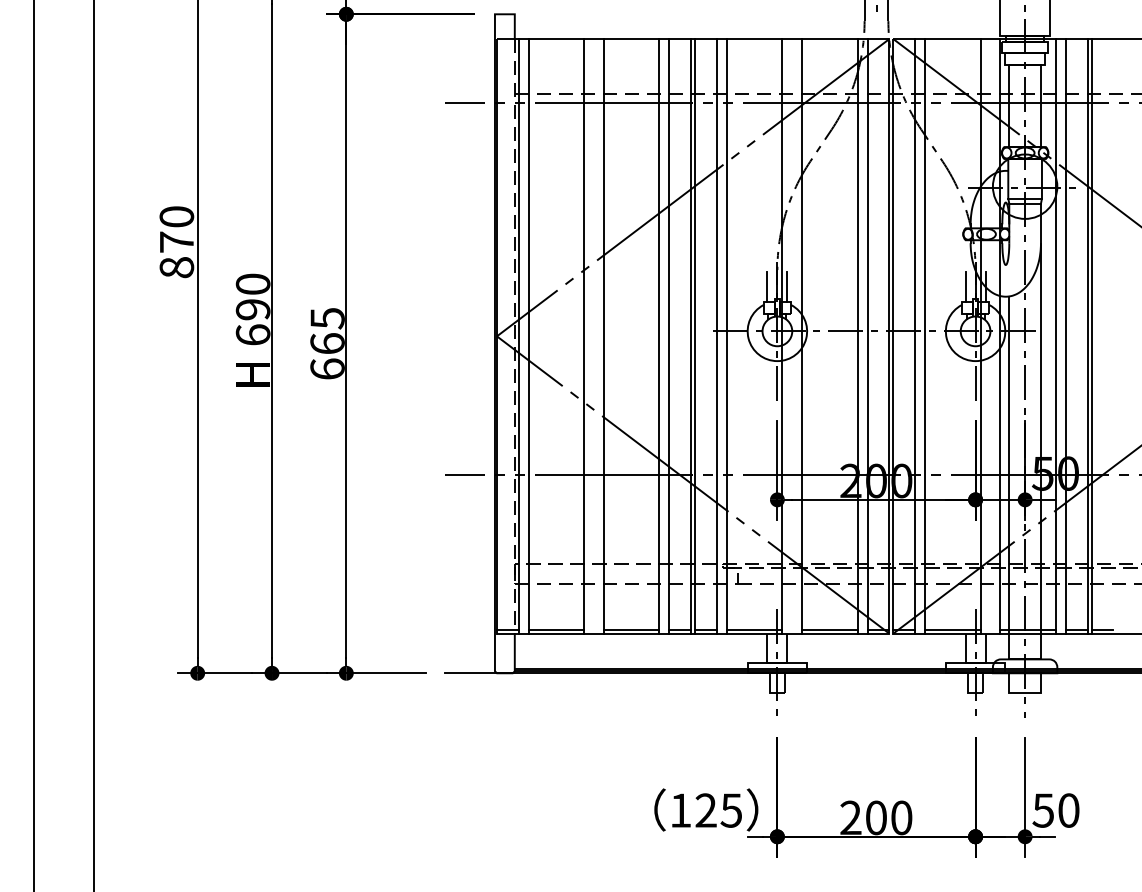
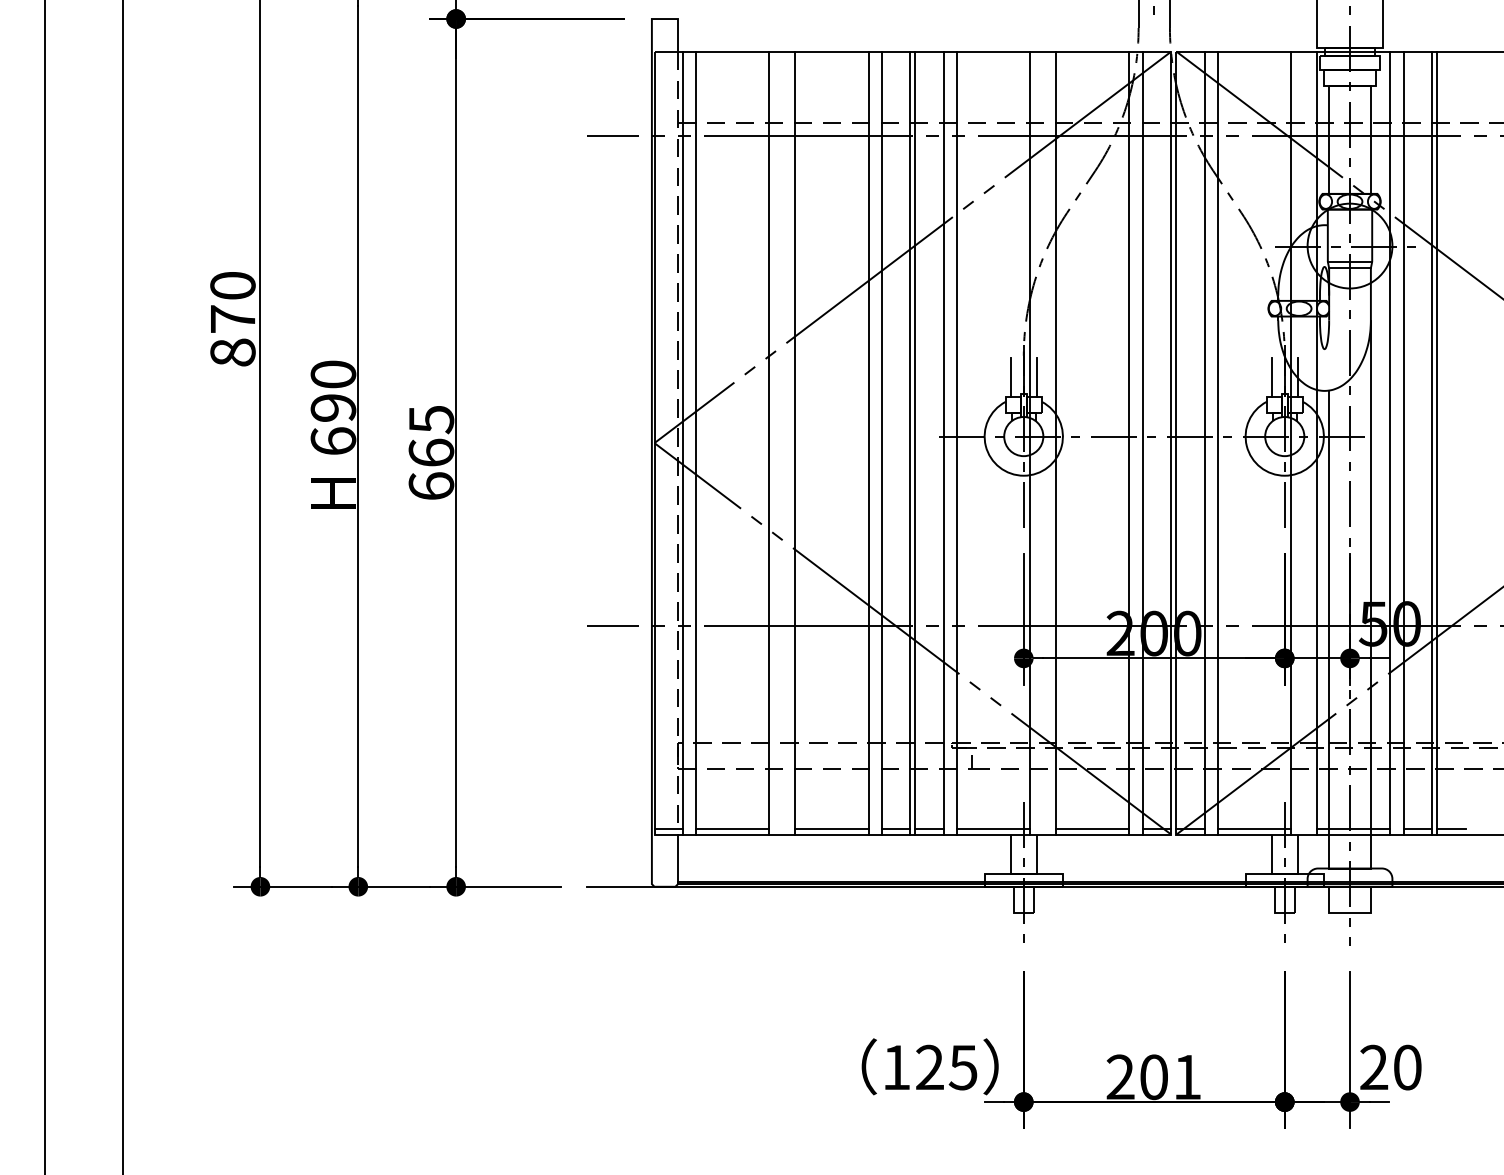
text: (1042, 810) -> (1373, 1067), 50 -> 20
text: (901, 818) -> (1187, 1077), 200 -> 201

